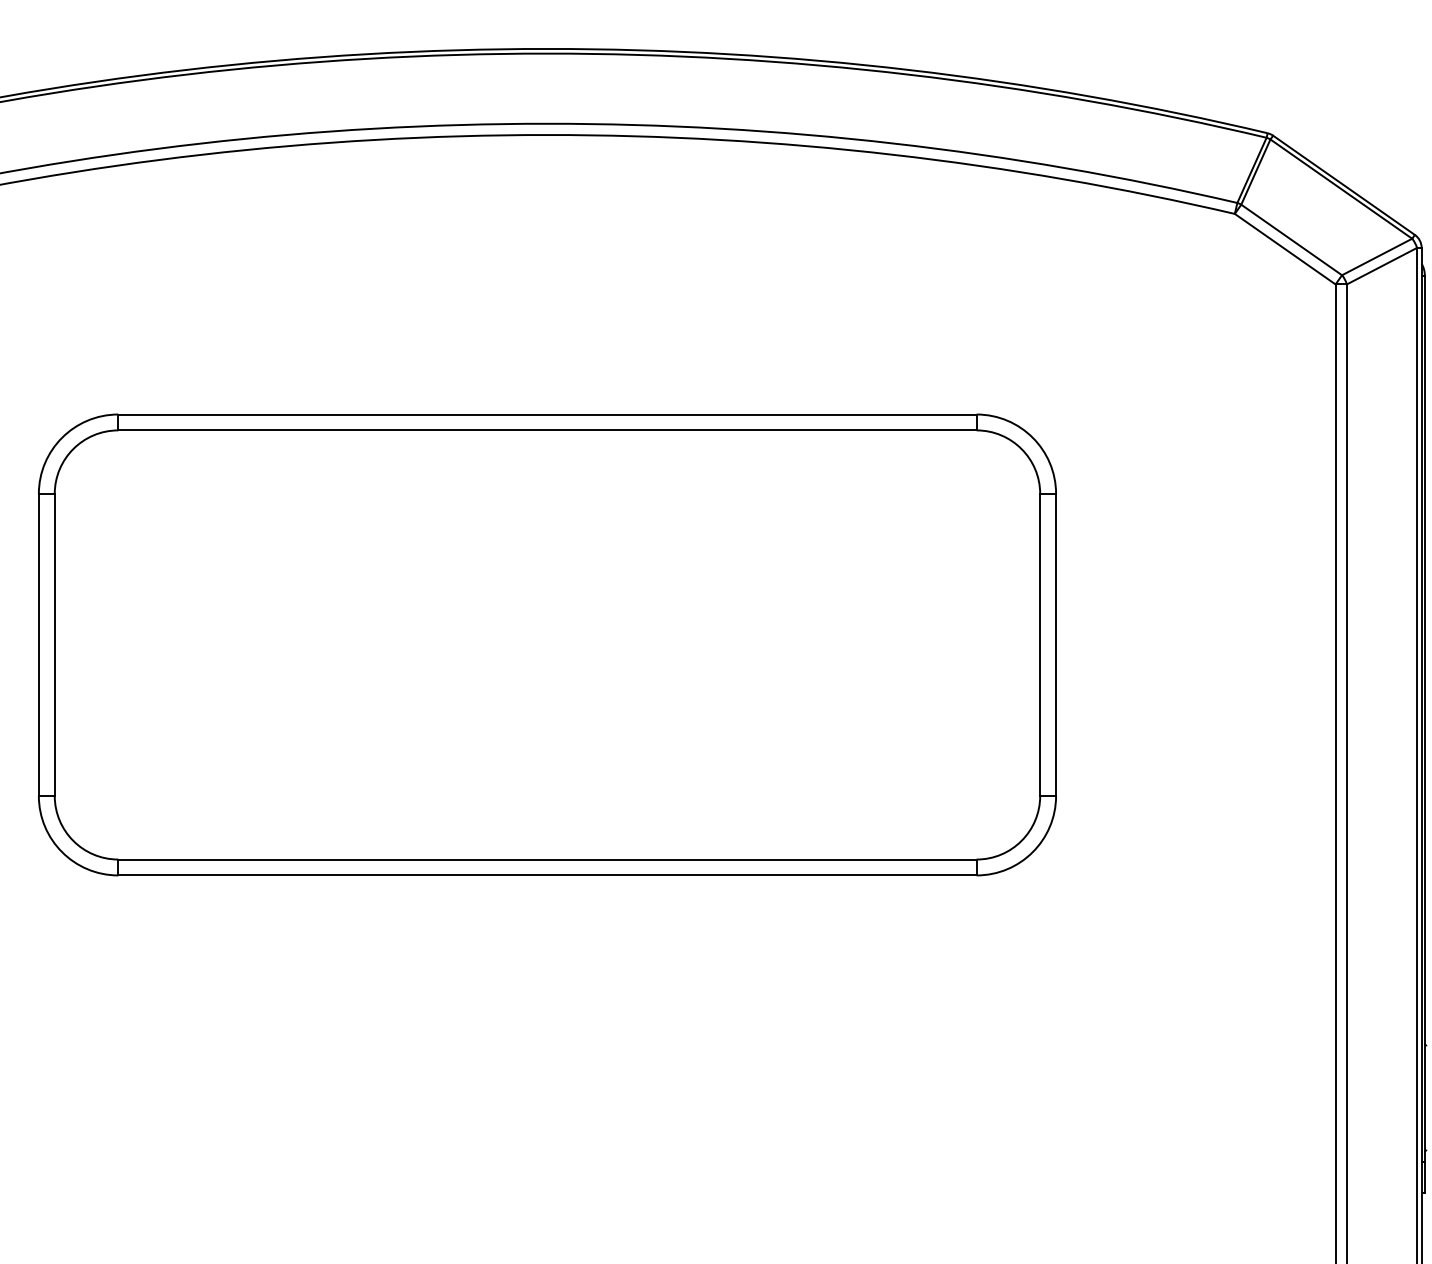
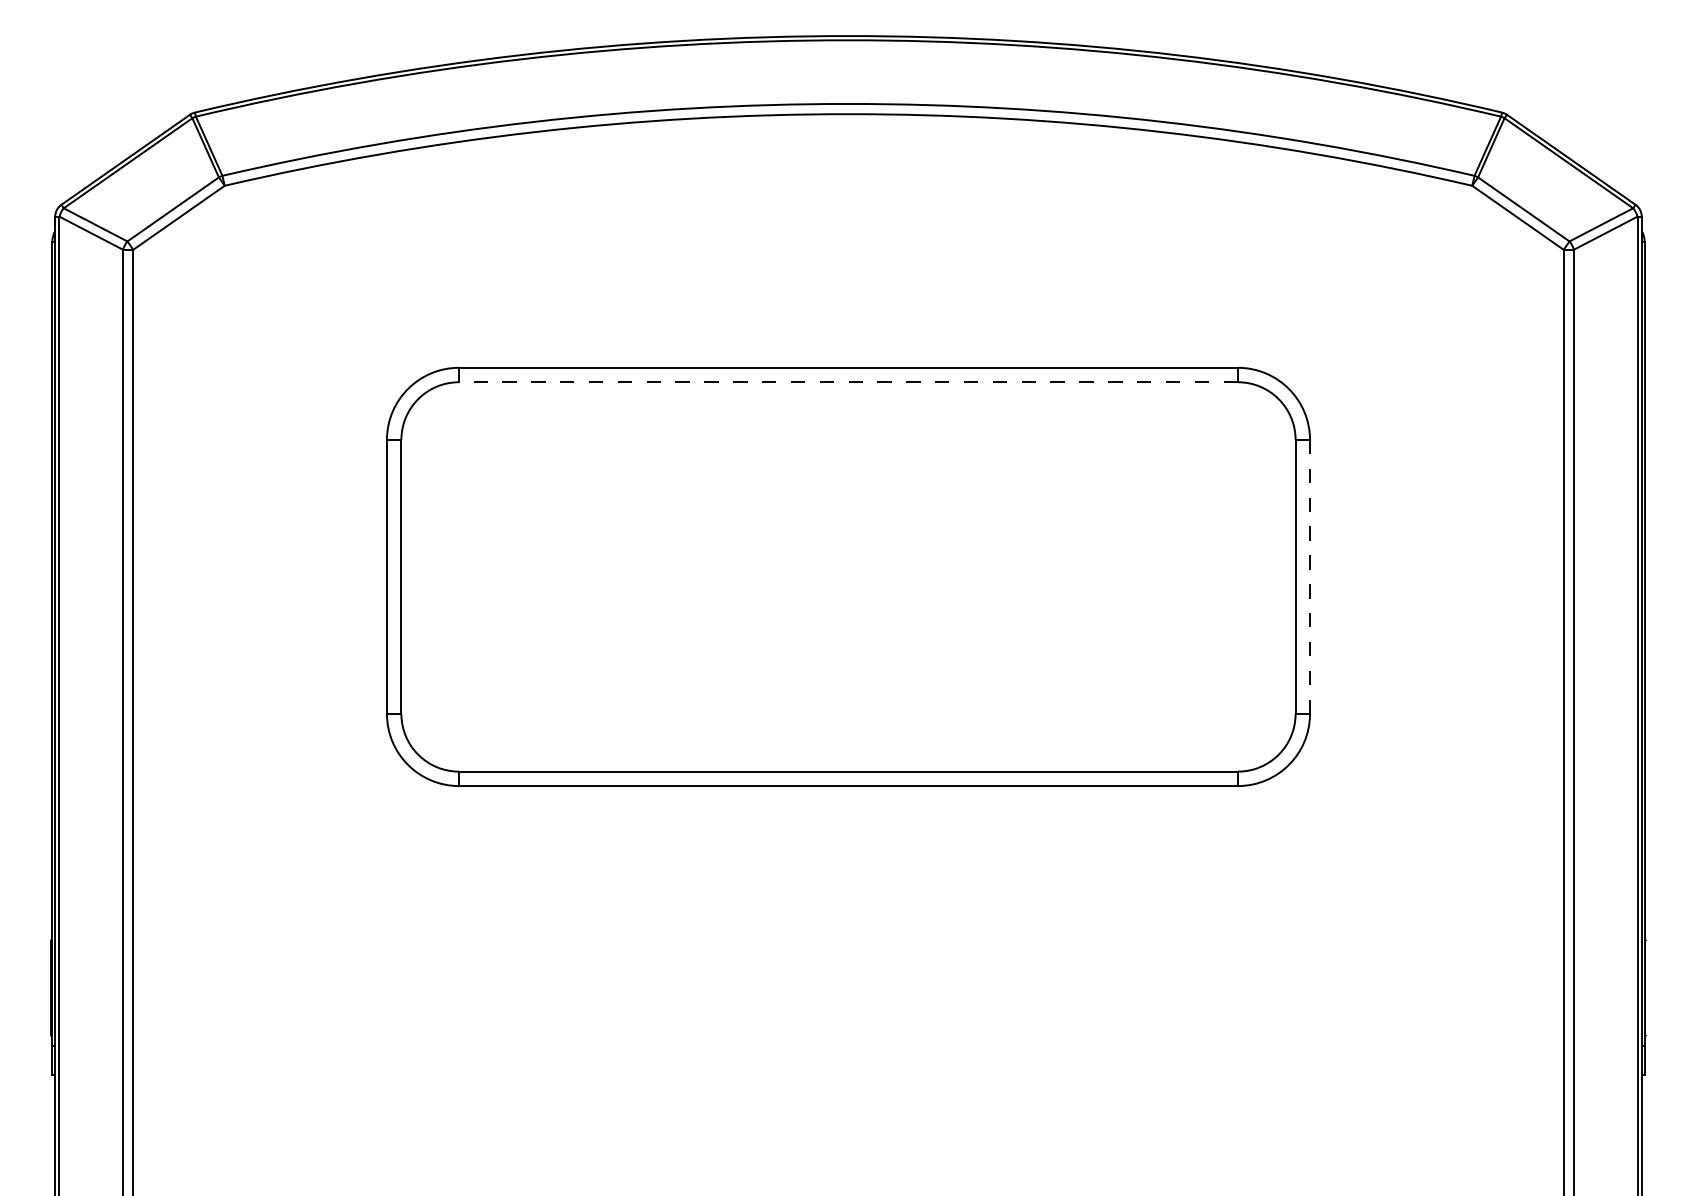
line: (547, 430) -> (848, 382), solid -> dashed
line: (1056, 645) -> (1310, 577), solid -> dashed

